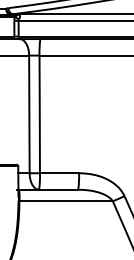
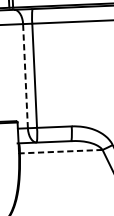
line: (29, 115) -> (25, 77), solid -> dashed
line: (66, 201) -> (61, 151), solid -> dashed

